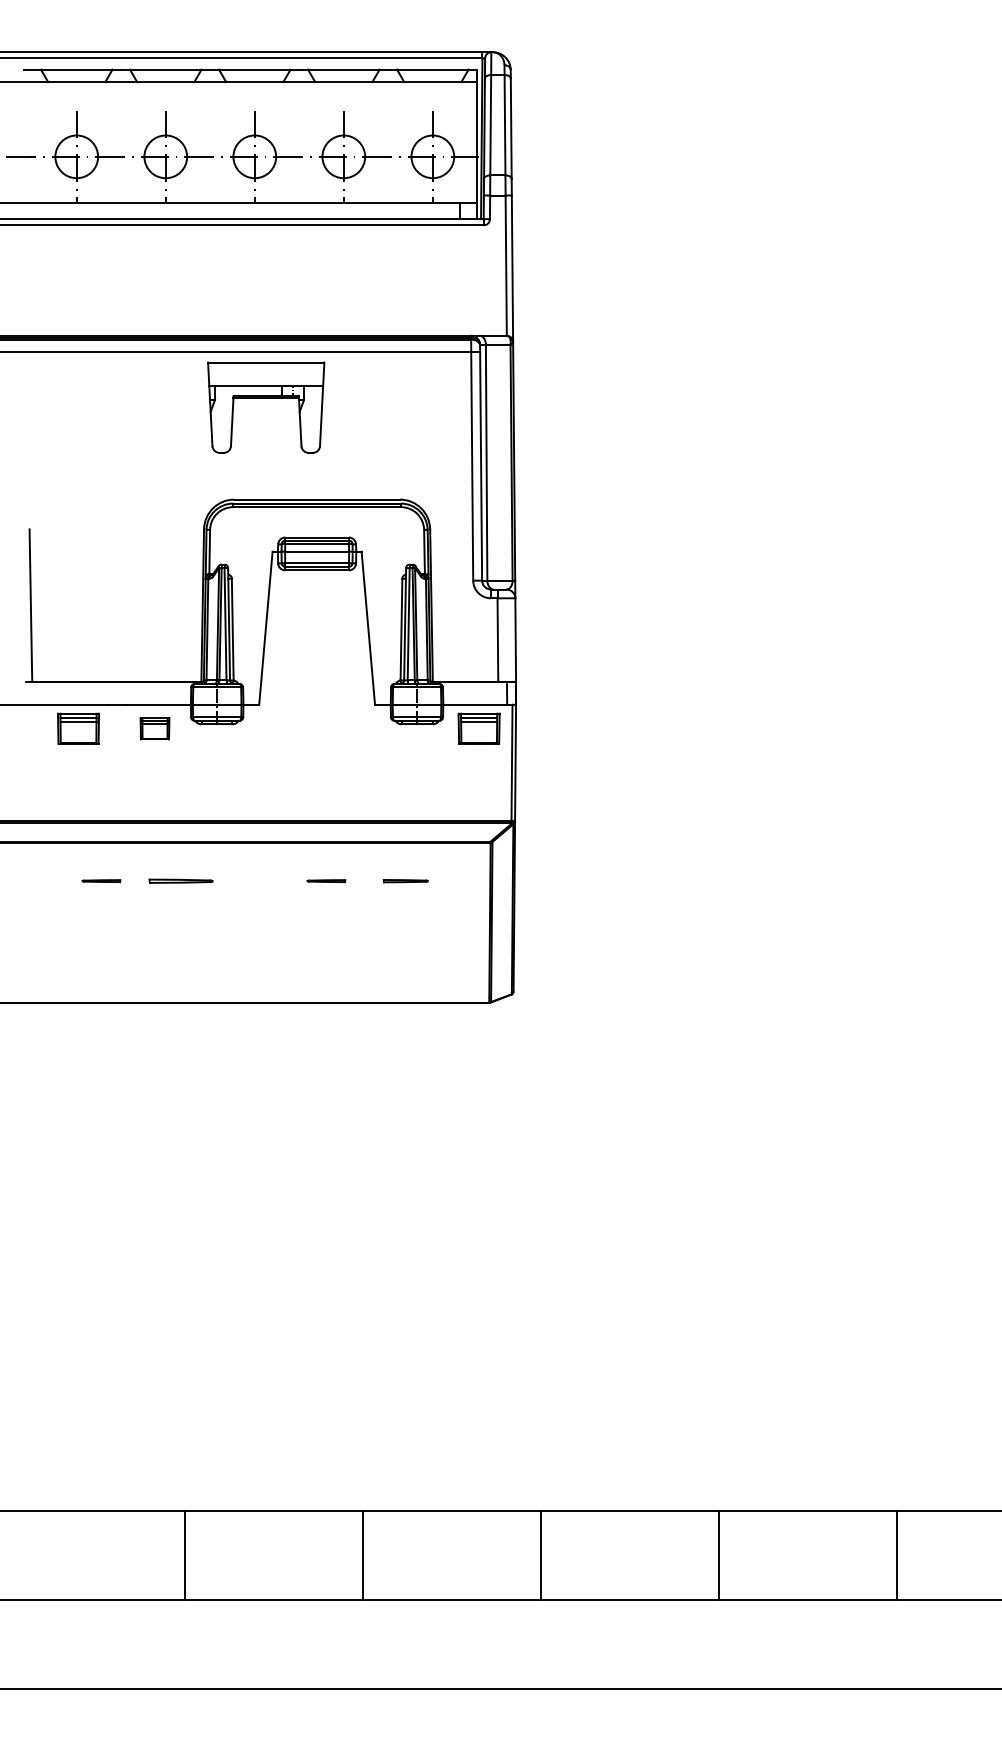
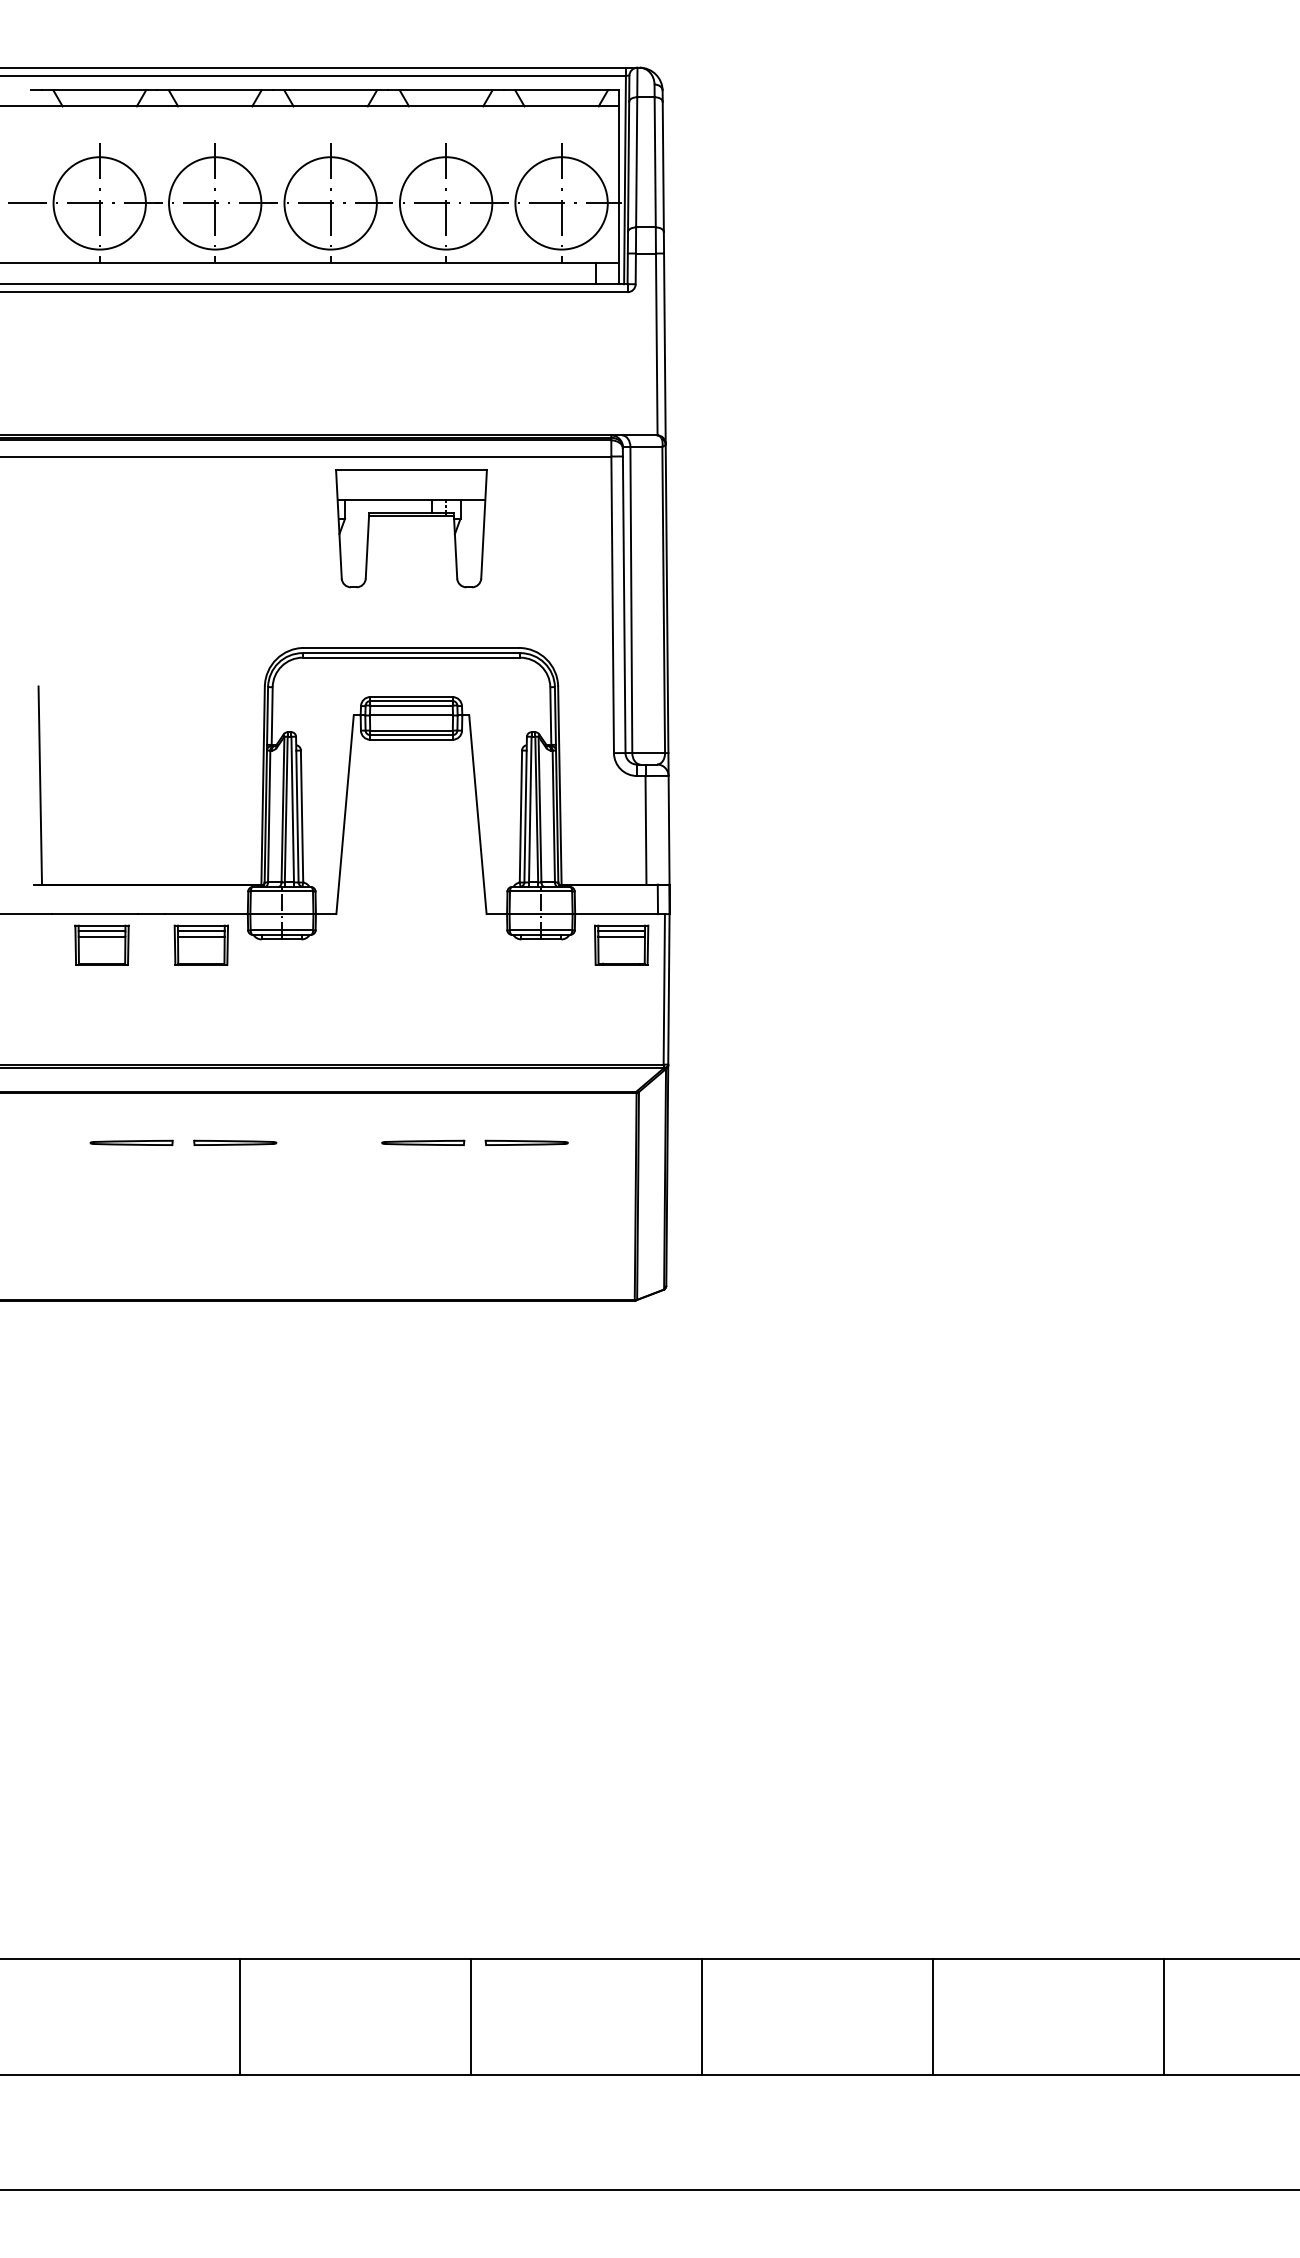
circle: (76, 156) -> (99, 203), size x1.67
circle: (166, 156) -> (215, 203), size x1.67
circle: (254, 156) -> (330, 203), size x1.67
circle: (343, 156) -> (445, 203), size x1.67
circle: (432, 156) -> (561, 203), size x1.67
part: (266, 398) -> (411, 516), moved
part: (154, 728) -> (200, 944), size x1.43
part: (101, 880) -> (131, 1142), size x1.67
part: (326, 880) -> (423, 1142), size x1.67
part: (405, 880) -> (526, 1142), size x1.43

